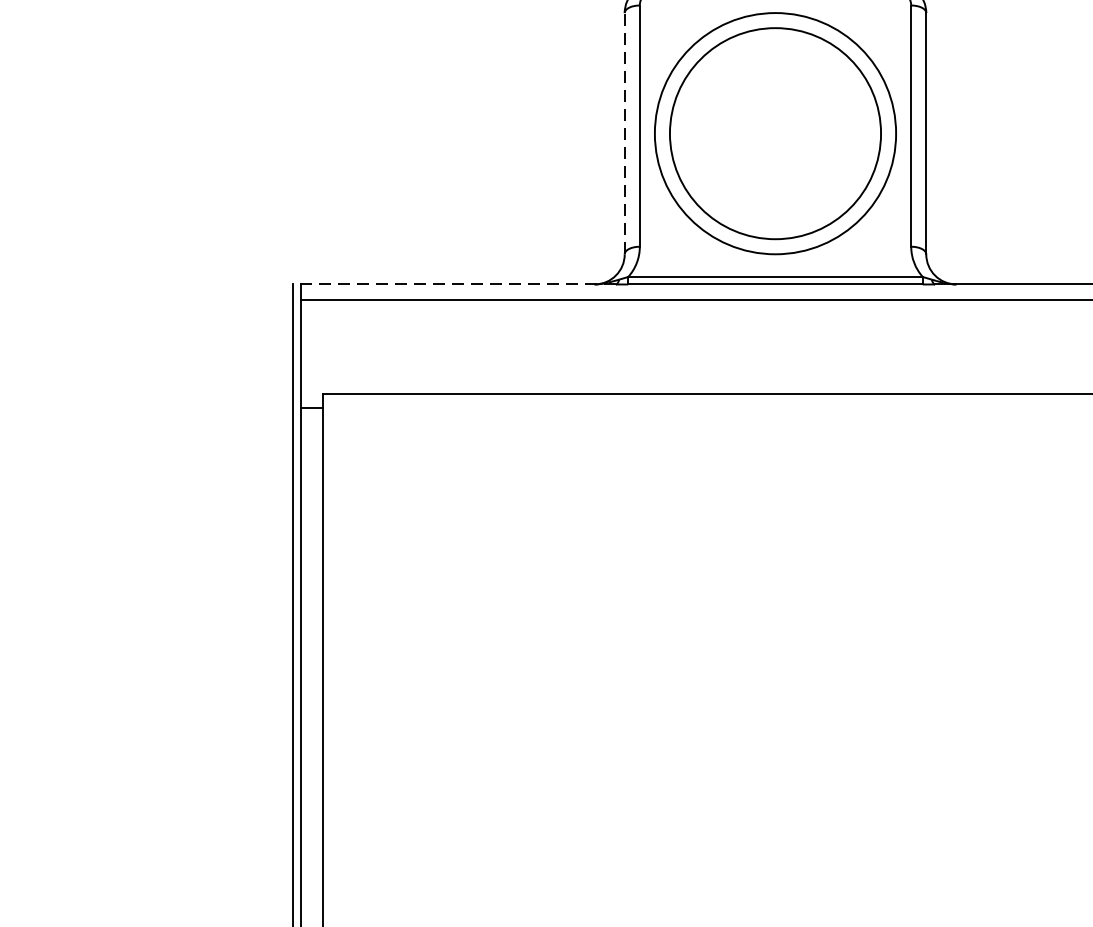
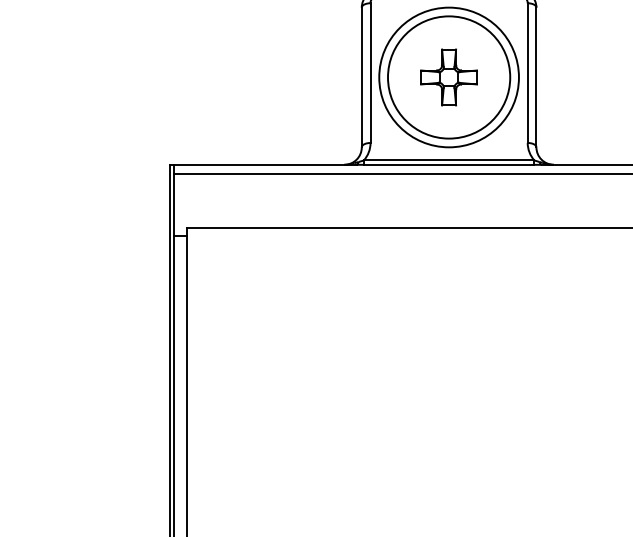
line: (624, 133) -> (361, 77), dashed -> solid
part: (774, 133) -> (448, 77), added
line: (453, 283) -> (262, 164), dashed -> solid

